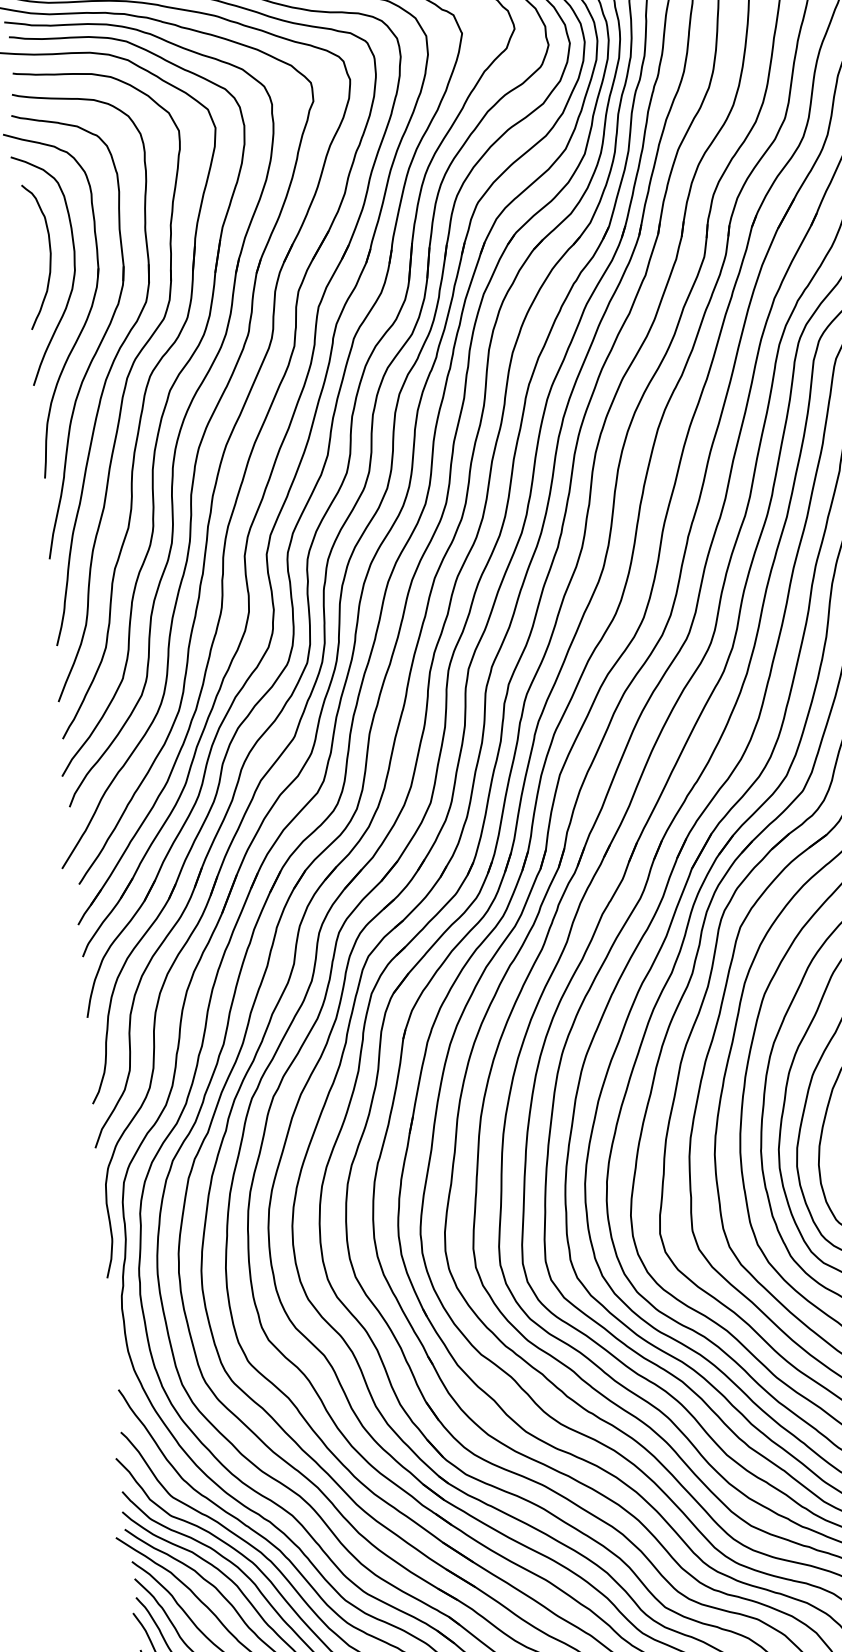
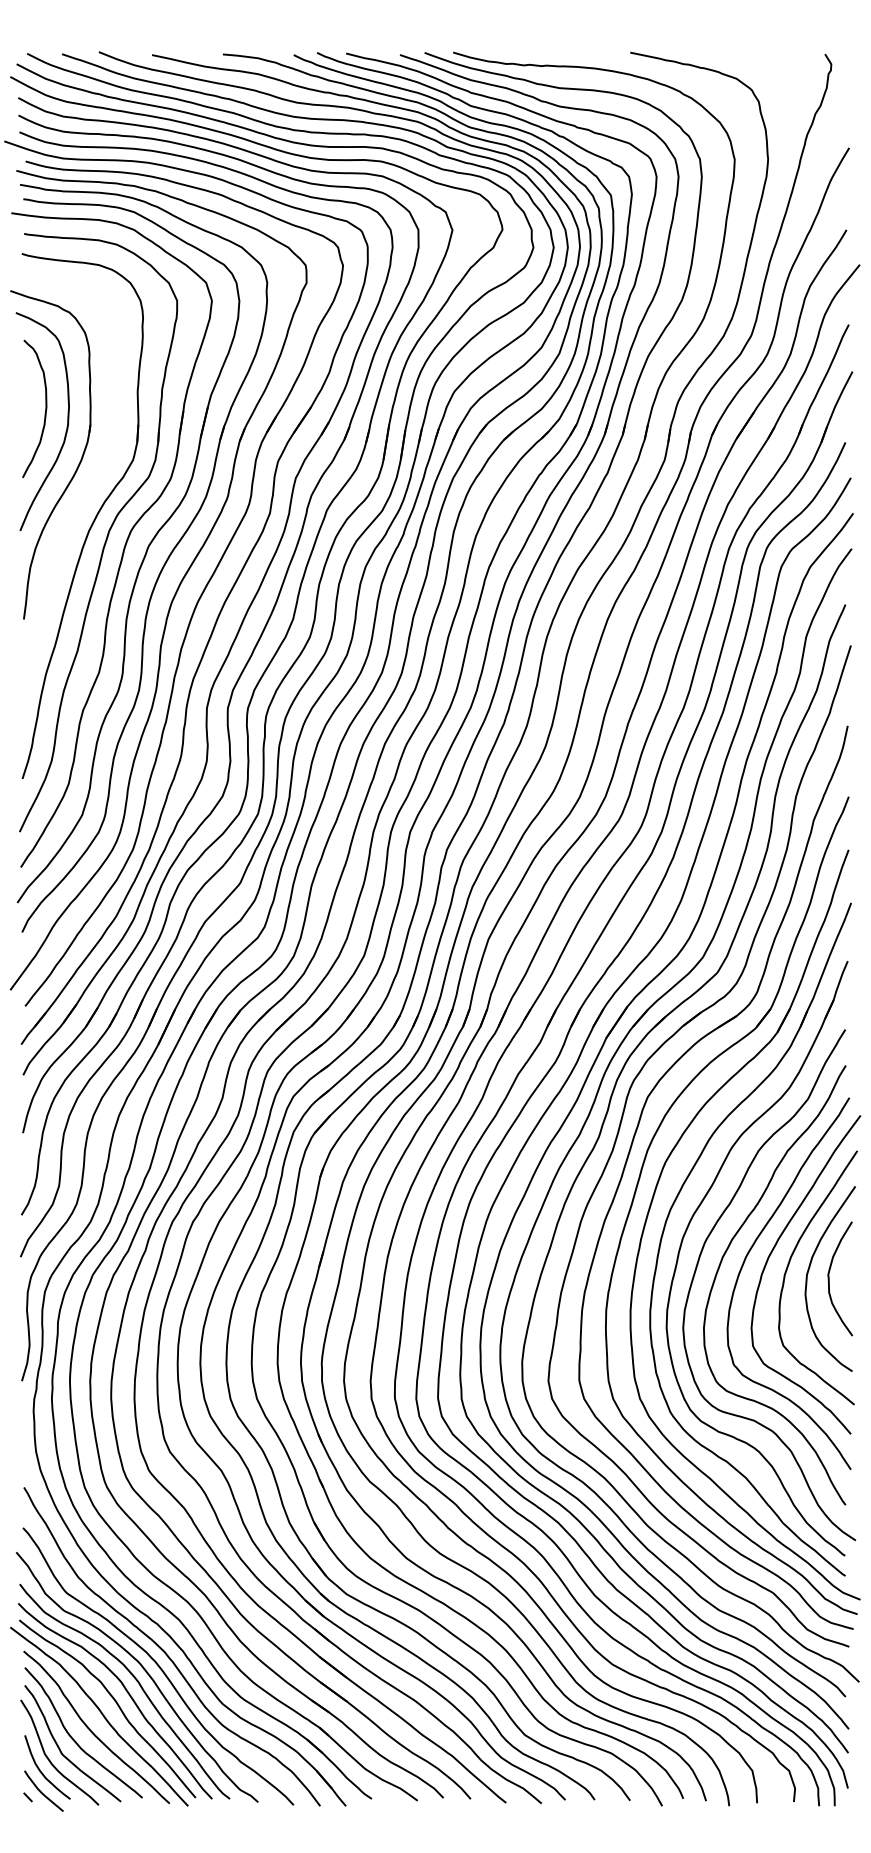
part: (98, 345) -> (84, 497), removed

